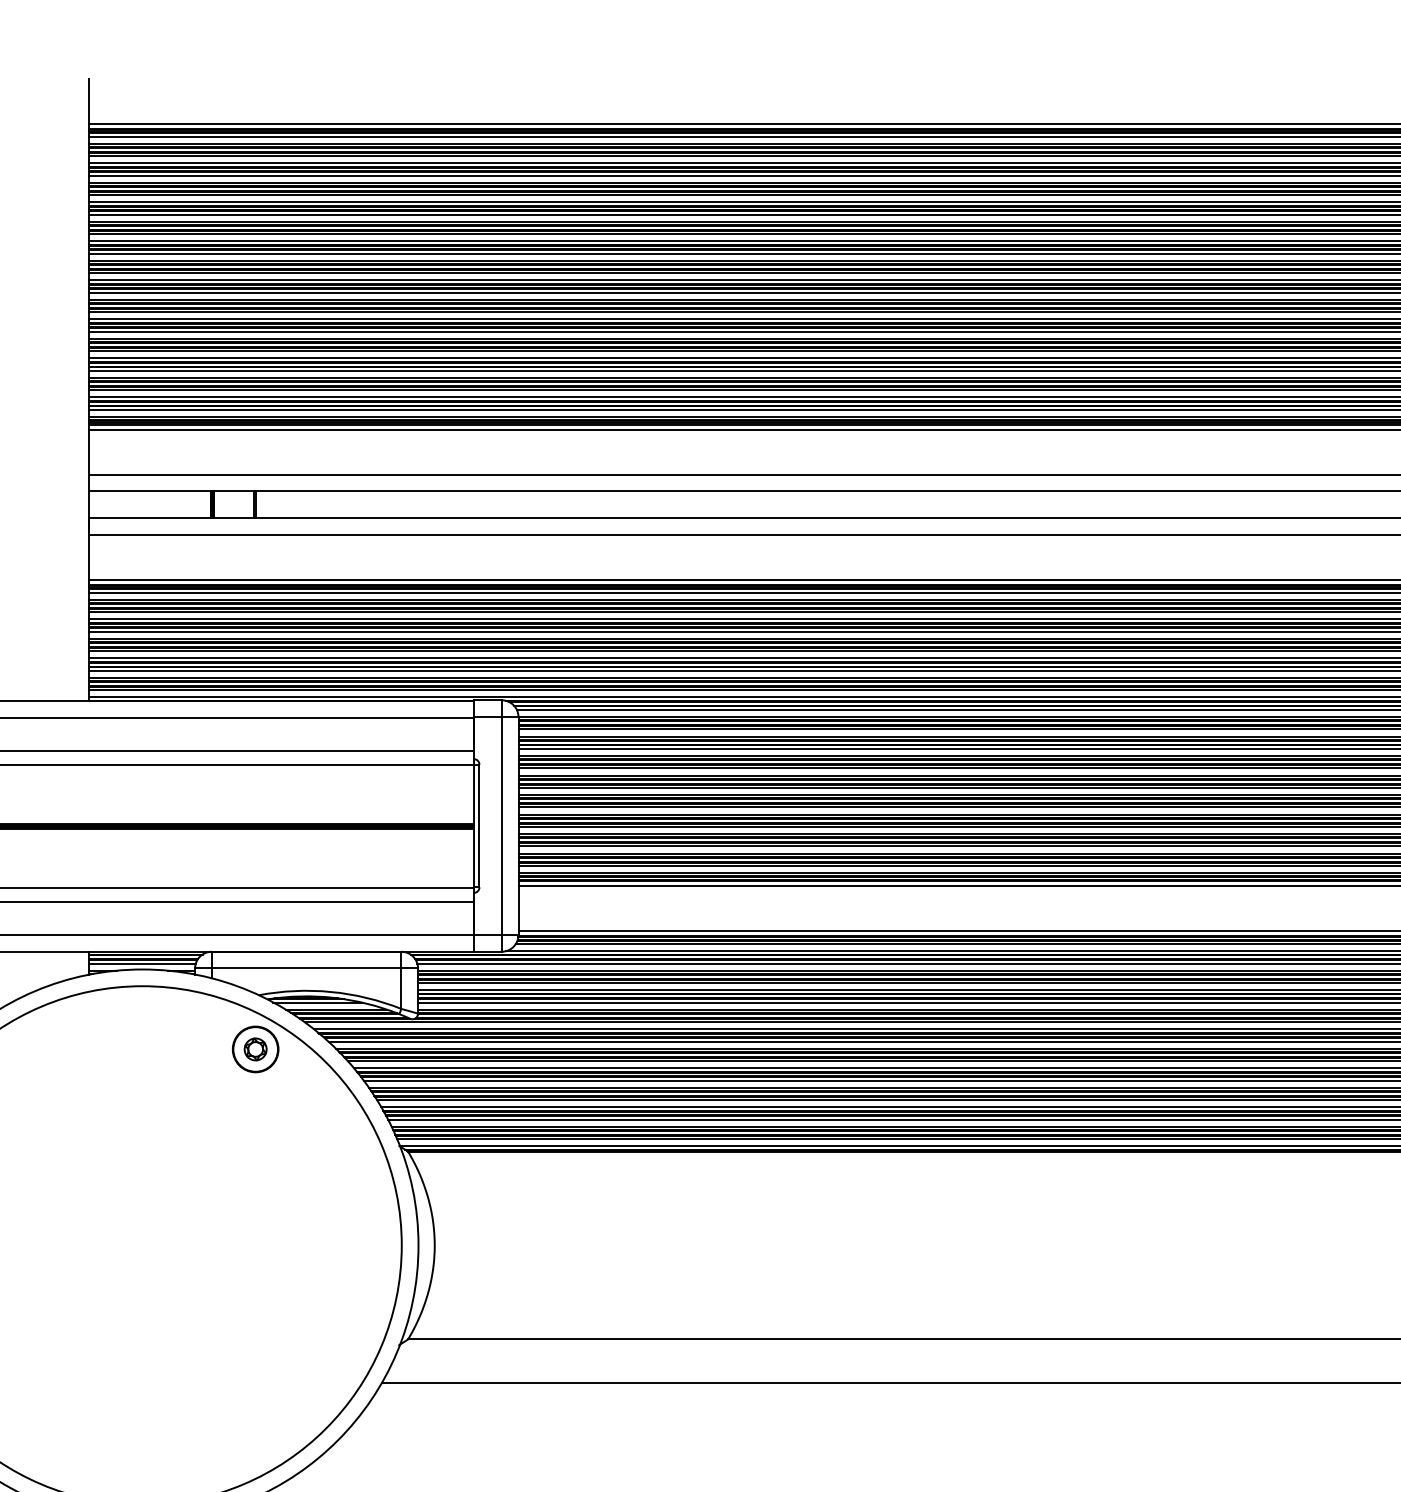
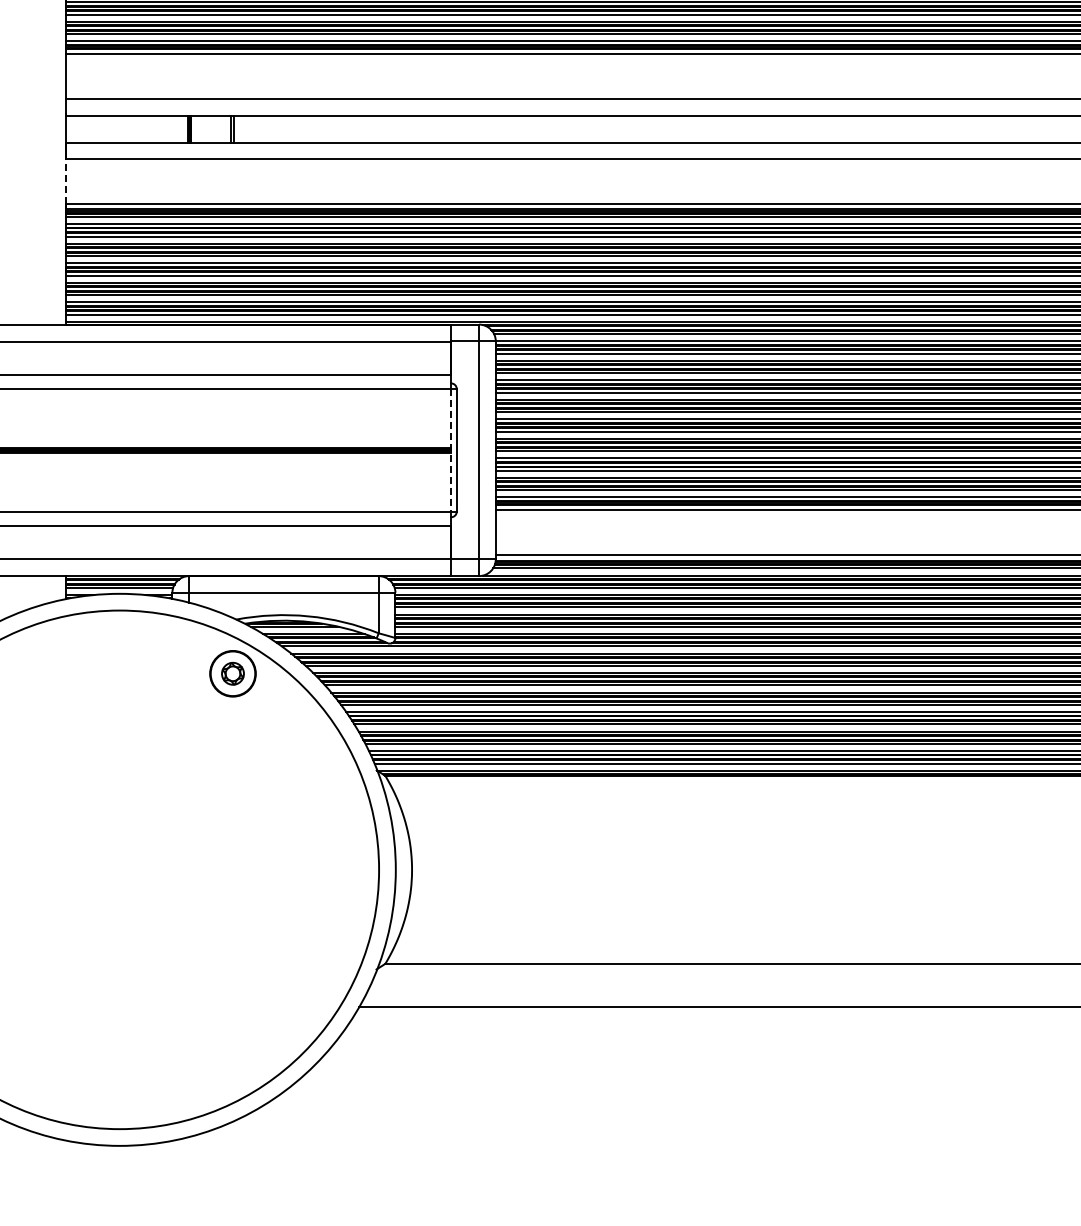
line: (89, 556) -> (66, 180), solid -> dashed
line: (473, 826) -> (450, 450), solid -> dashed

